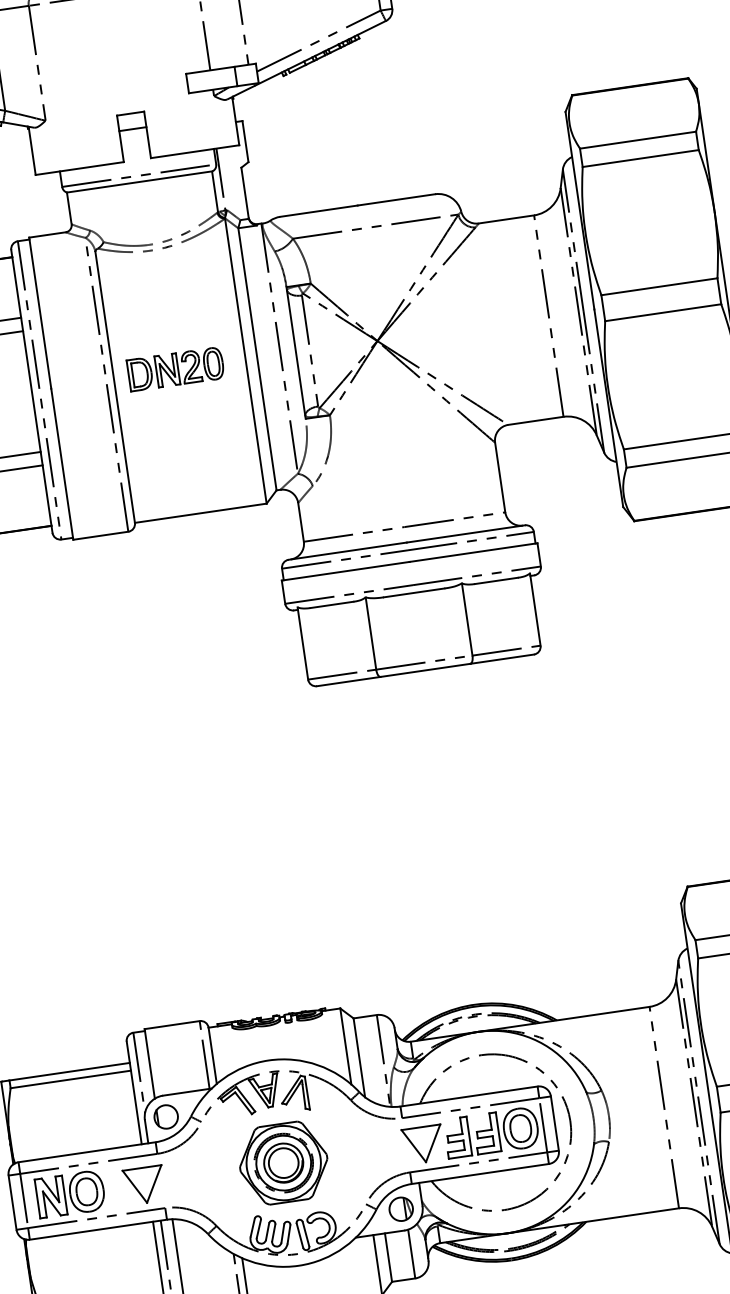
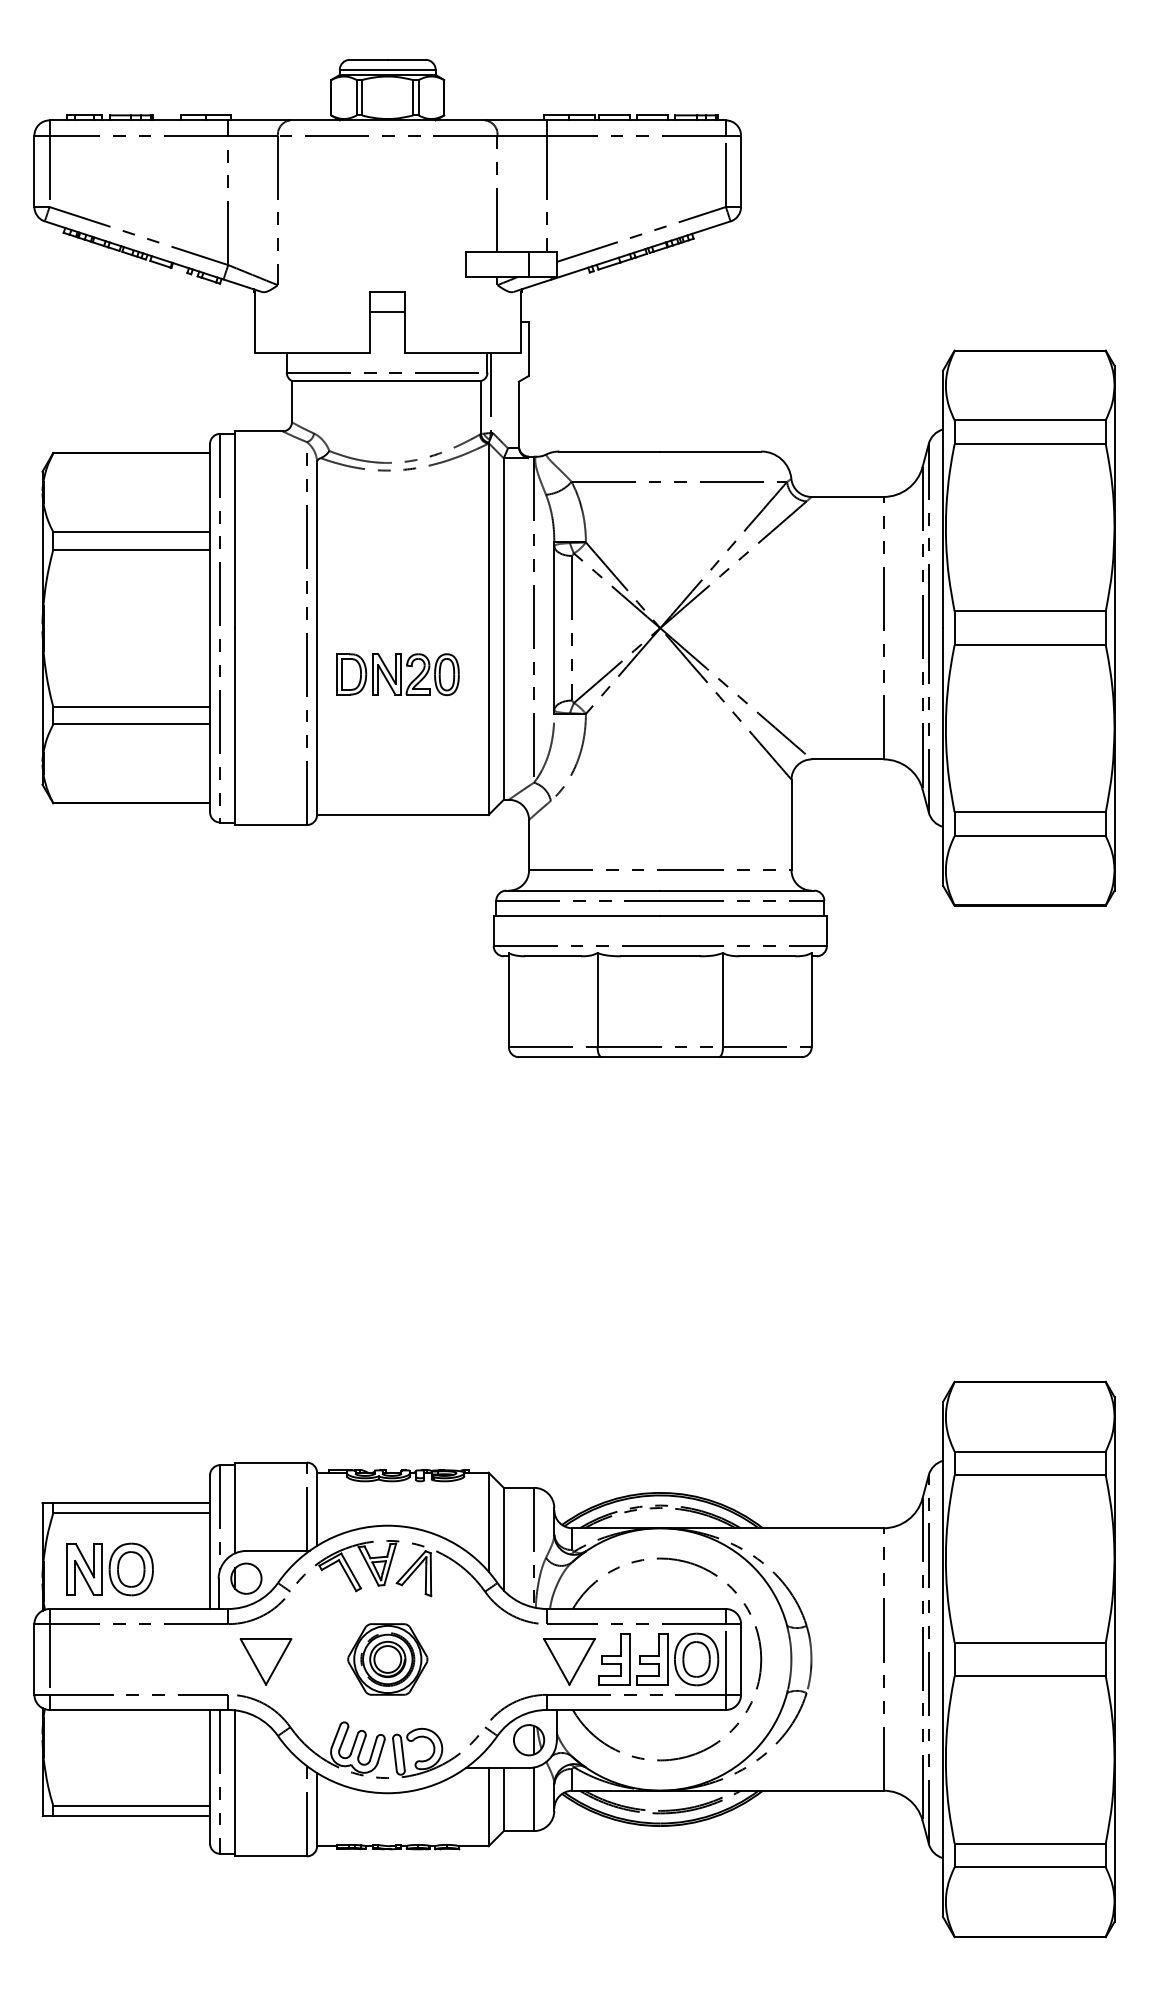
part: (175, 369) -> (397, 674), moved
part: (283, 1163) -> (387, 1659), size x0.7
part: (144, 1185) -> (265, 1661), moved
part: (70, 1194) -> (109, 1569), moved

